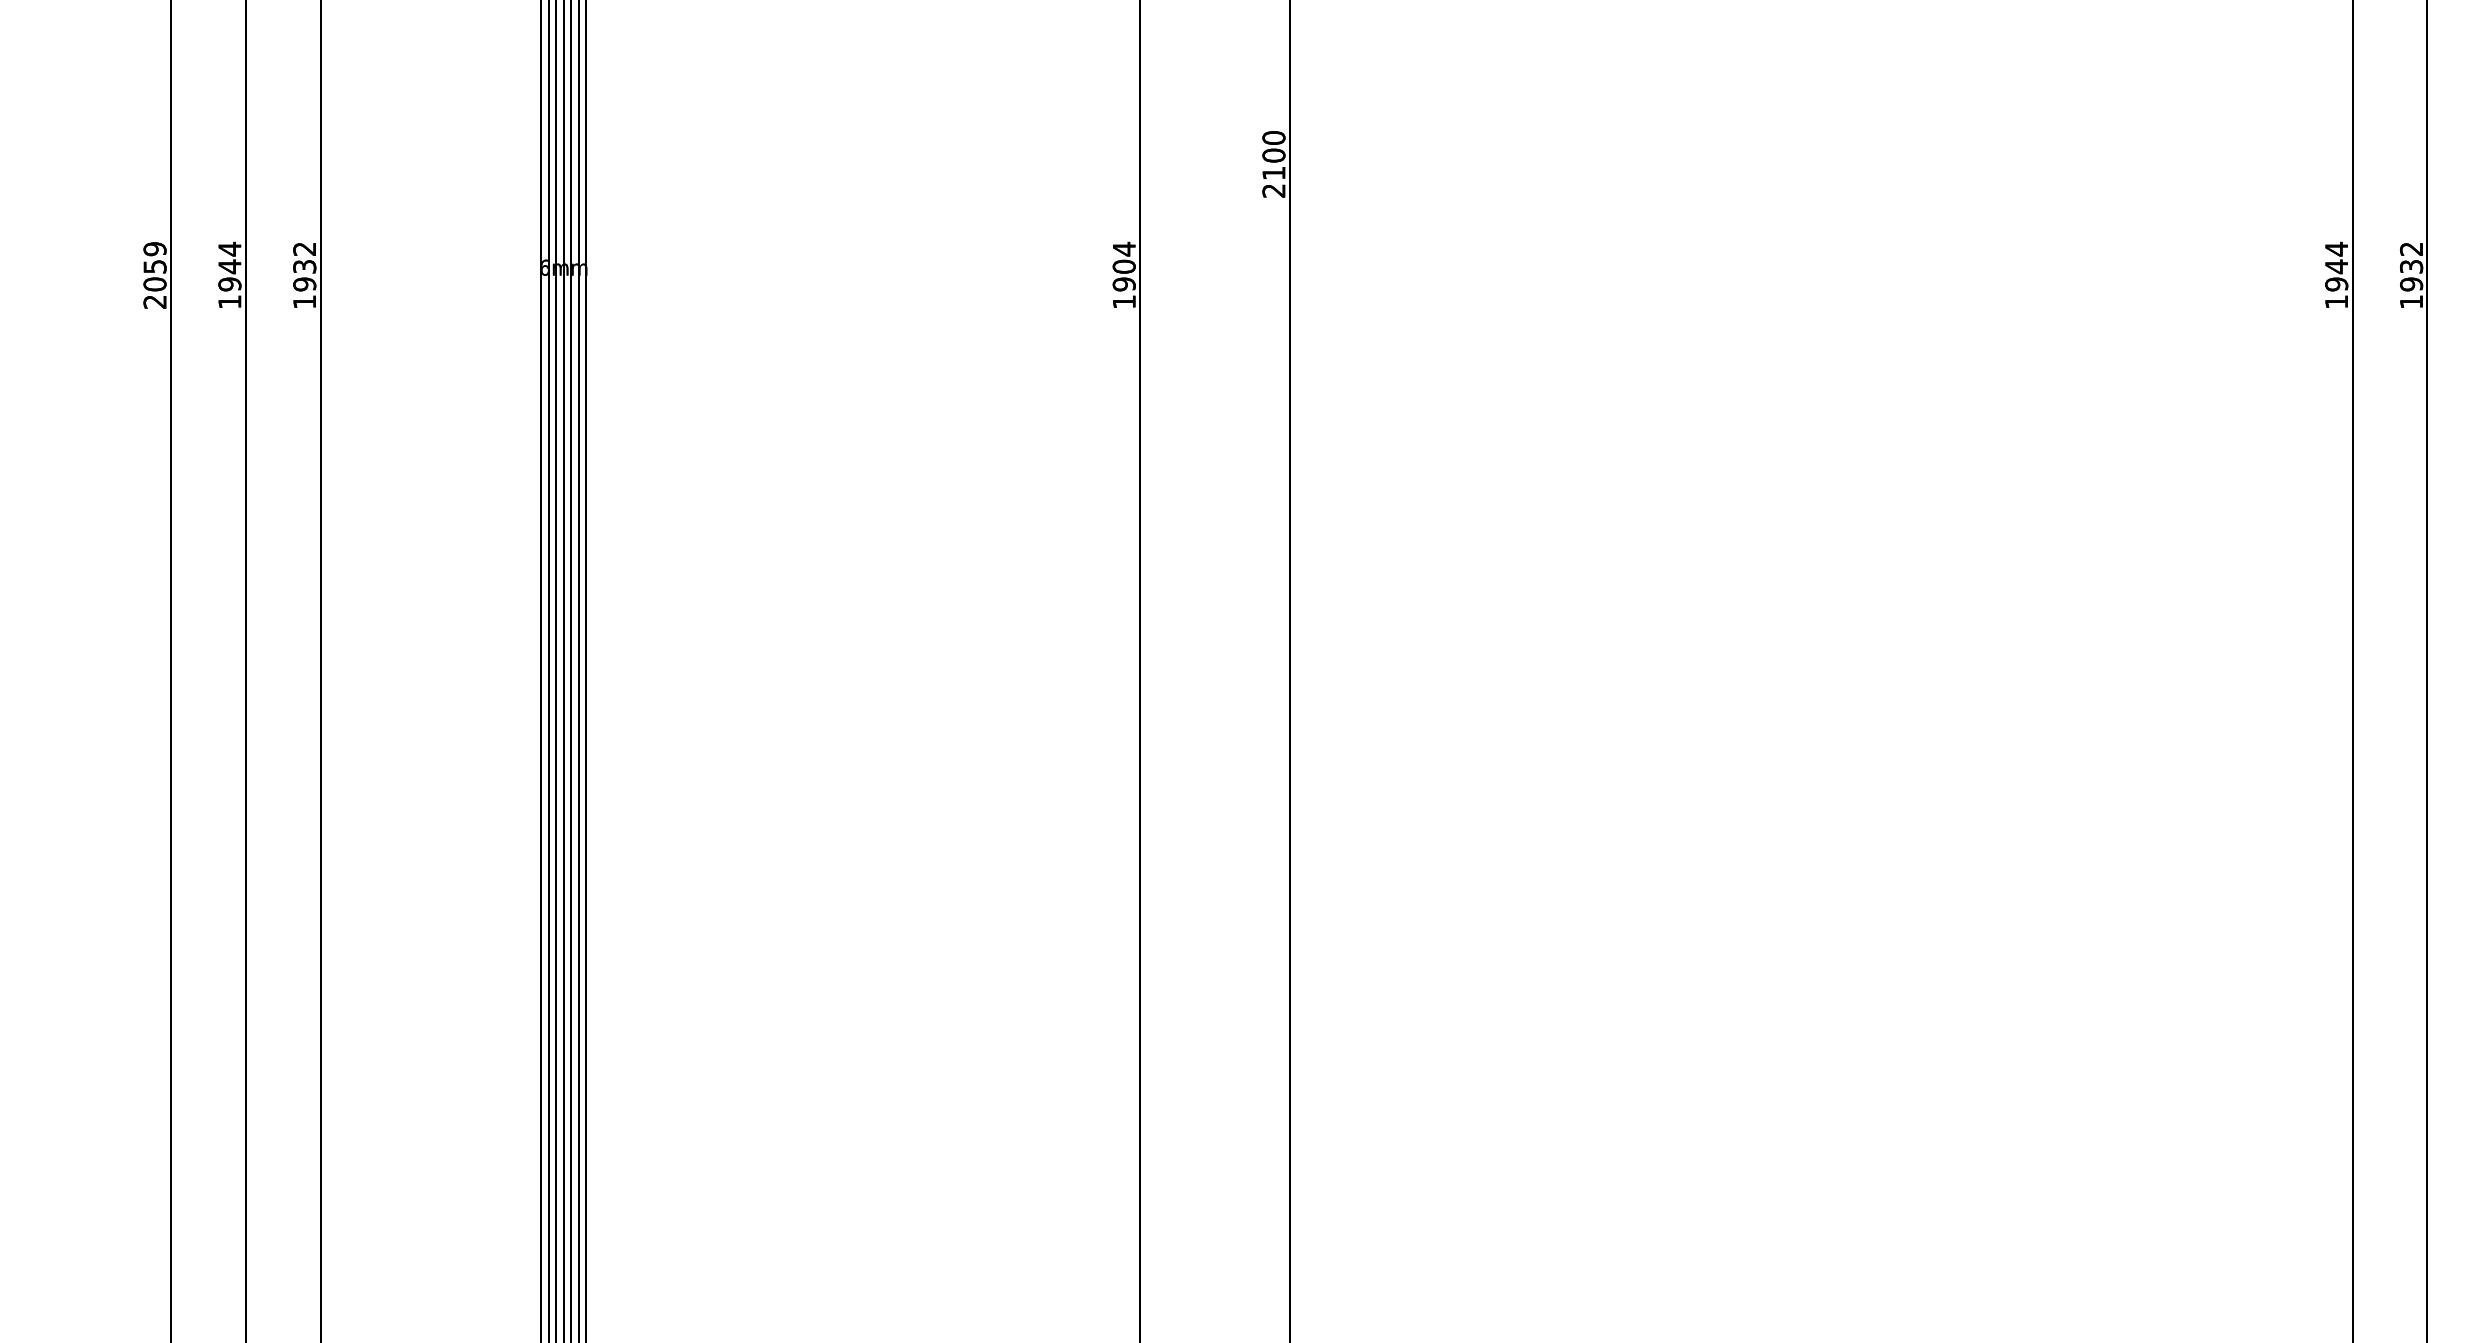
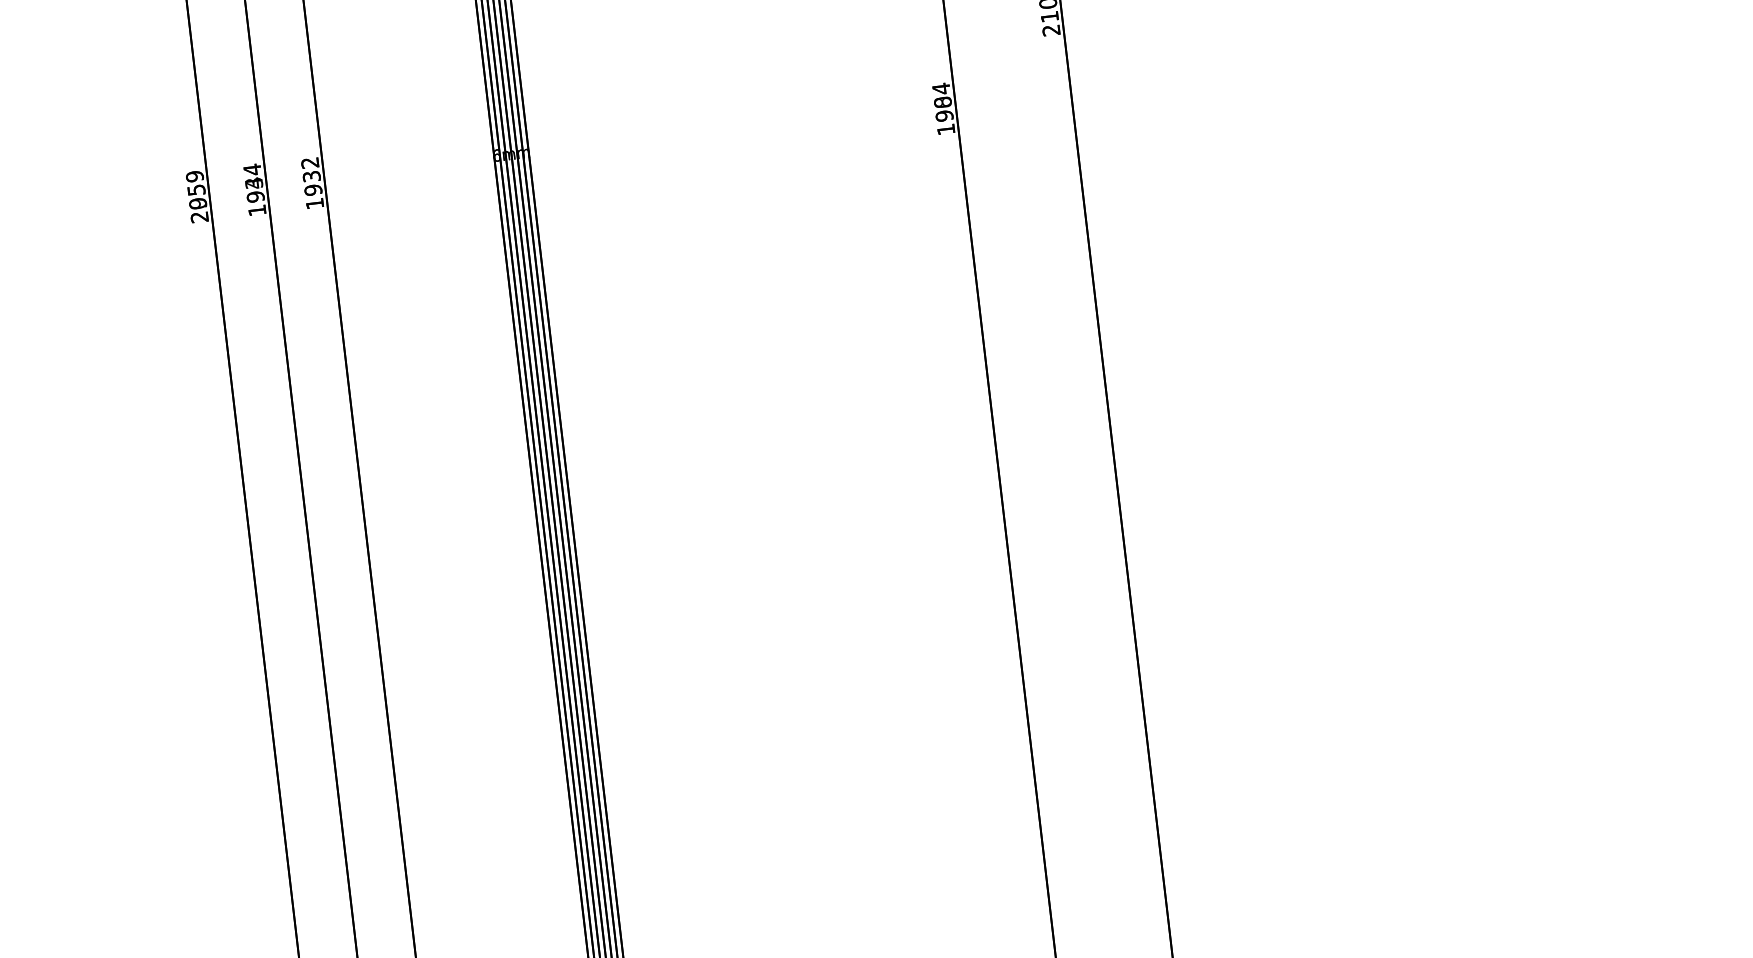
text: (229, 266) -> (253, 183), 1944 -> 1934
text: (1124, 266) -> (943, 102), 1904 -> 1984
text: (154, 284) -> (197, 203), 2059 -> 2959

